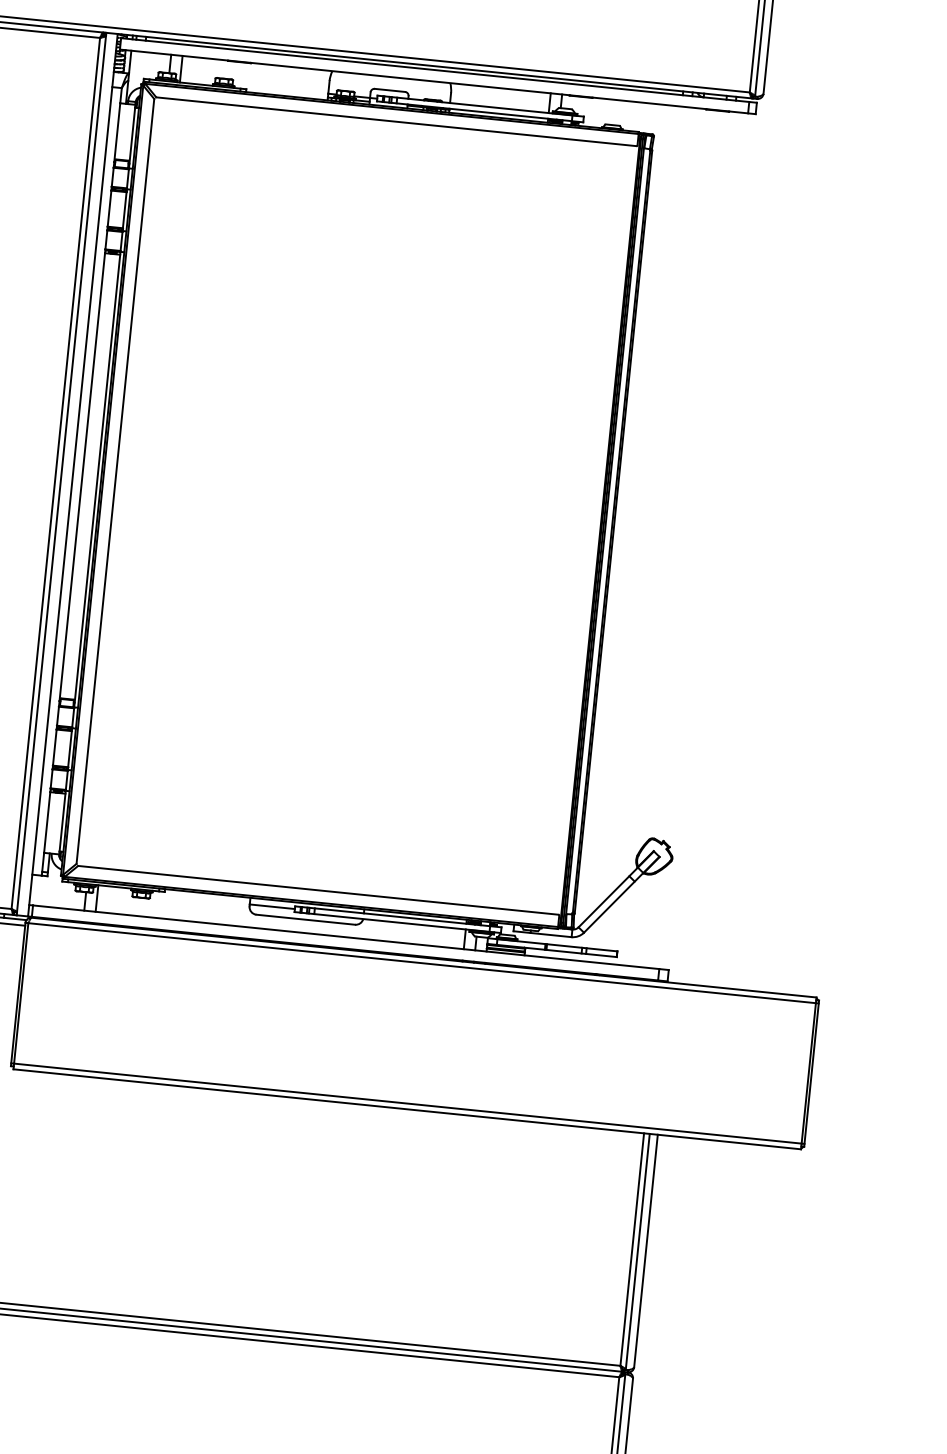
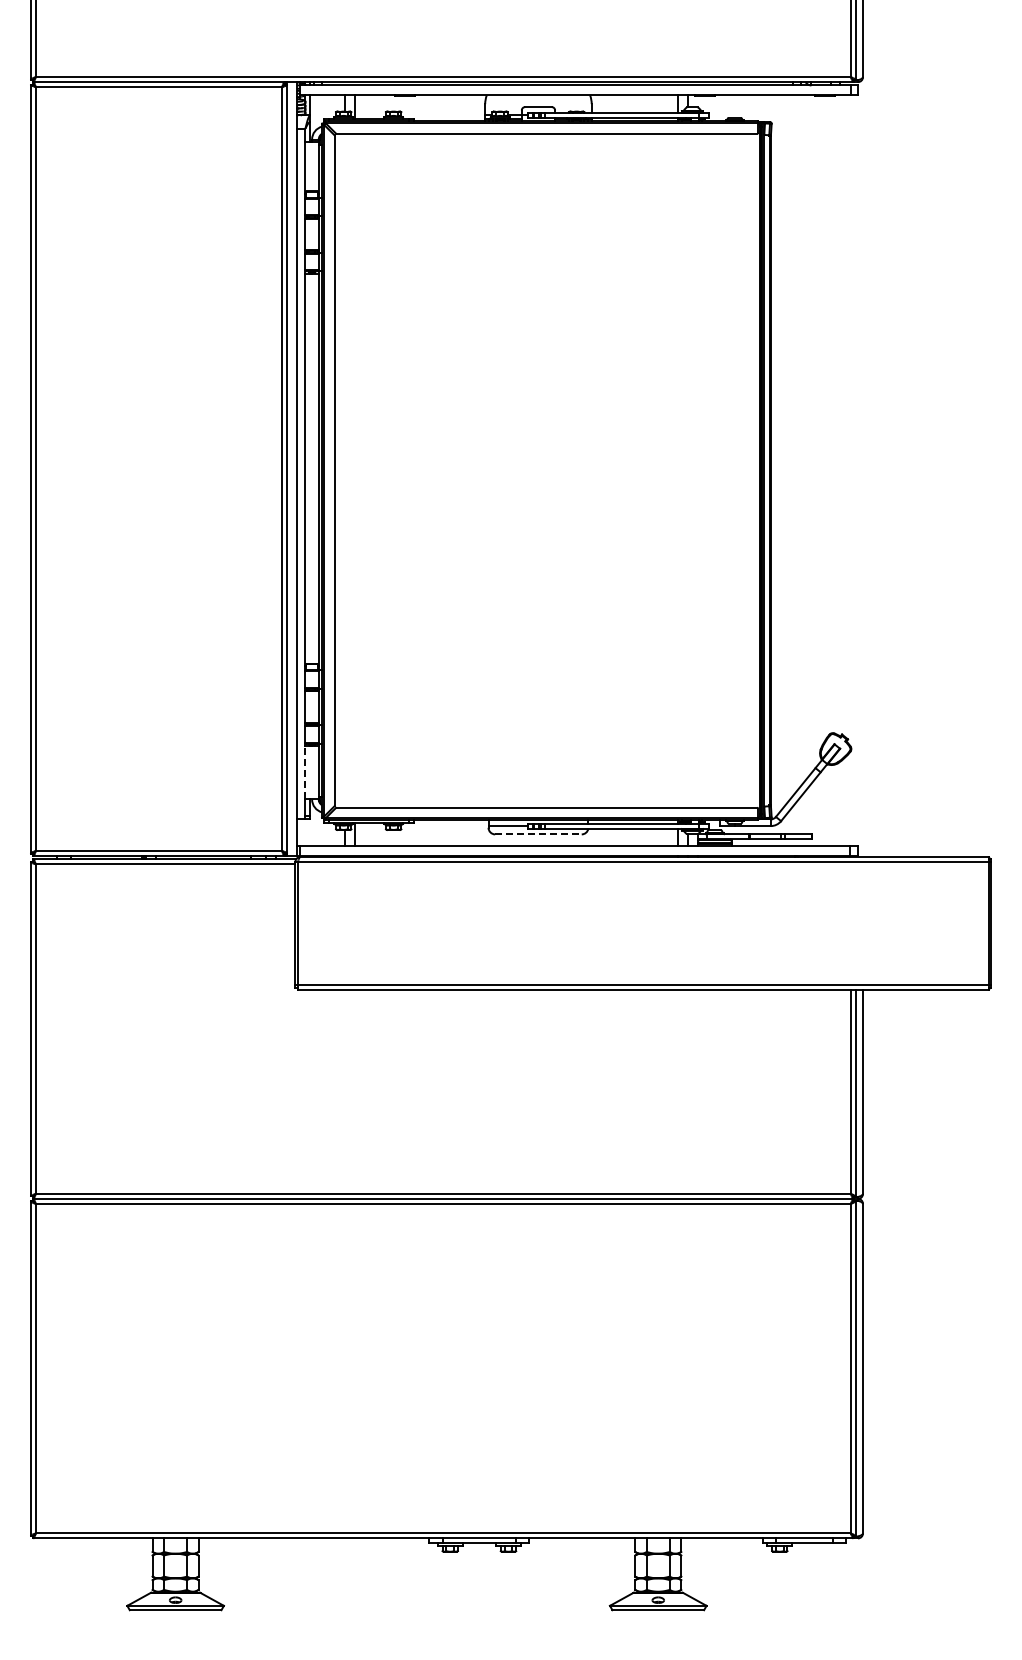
line: (47, 822) -> (305, 772), solid -> dashed
line: (305, 919) -> (538, 834), solid -> dashed

